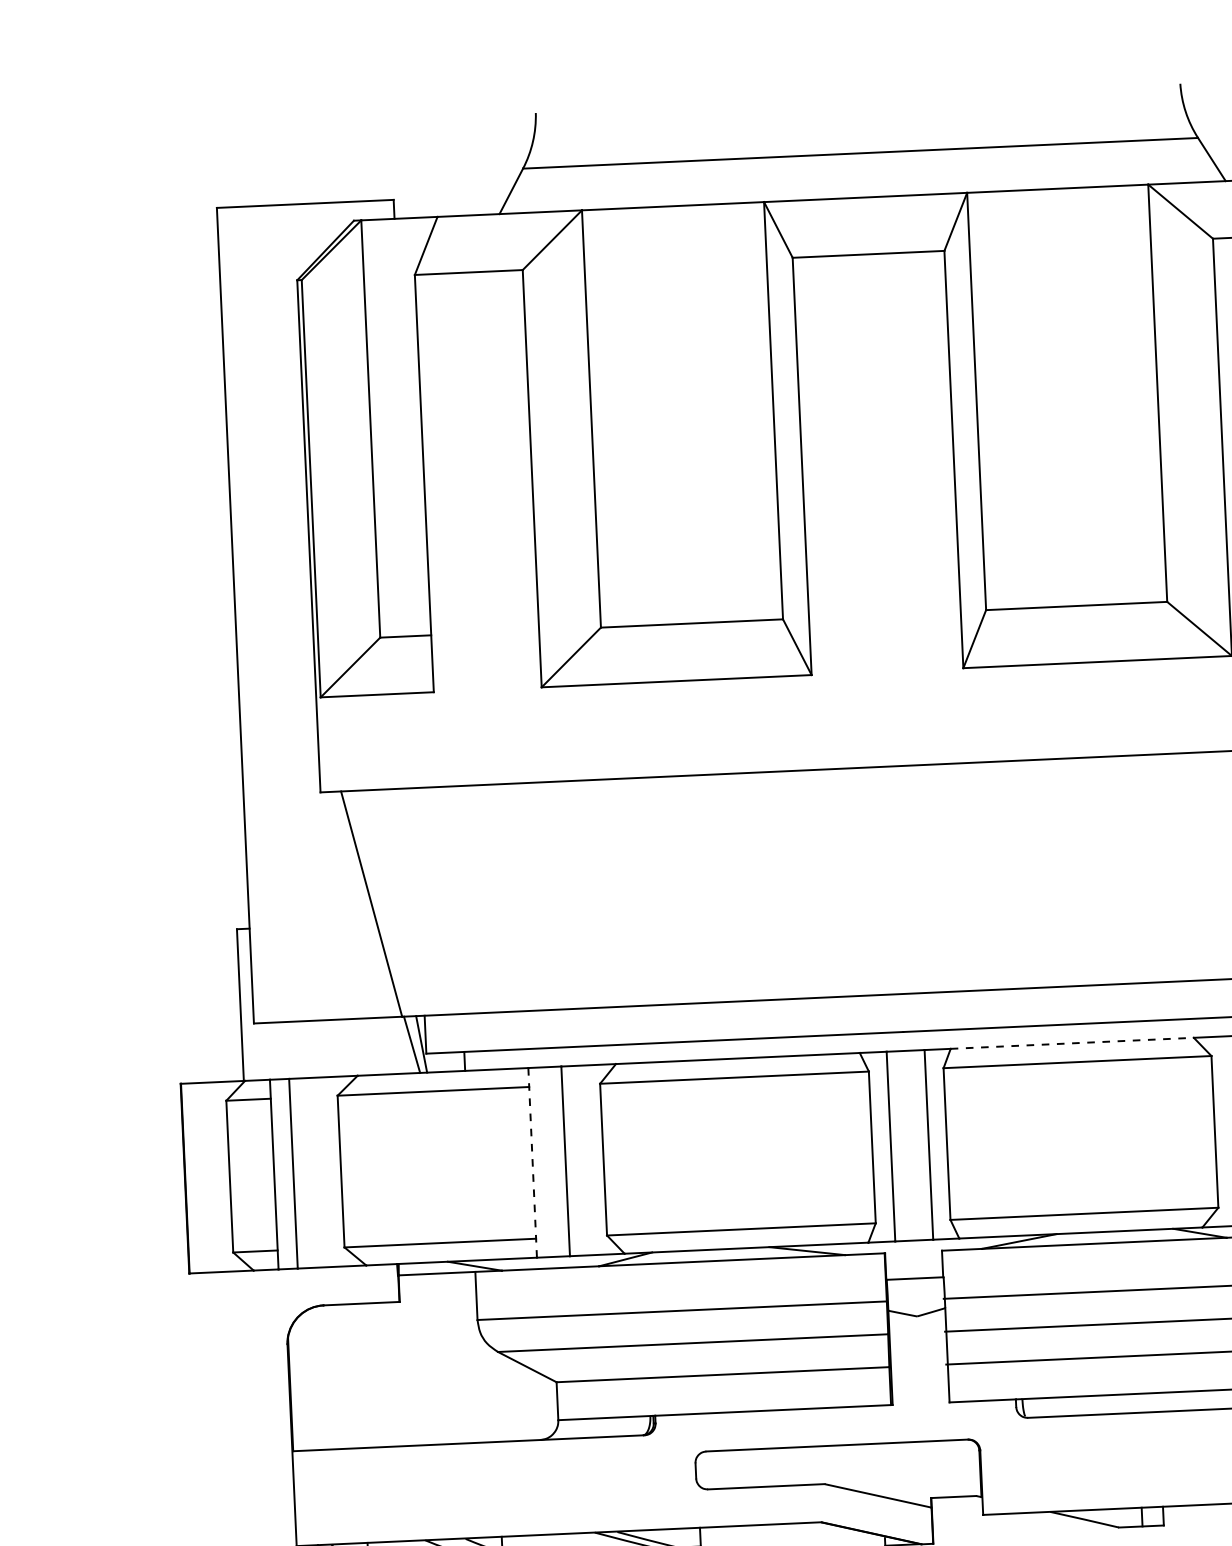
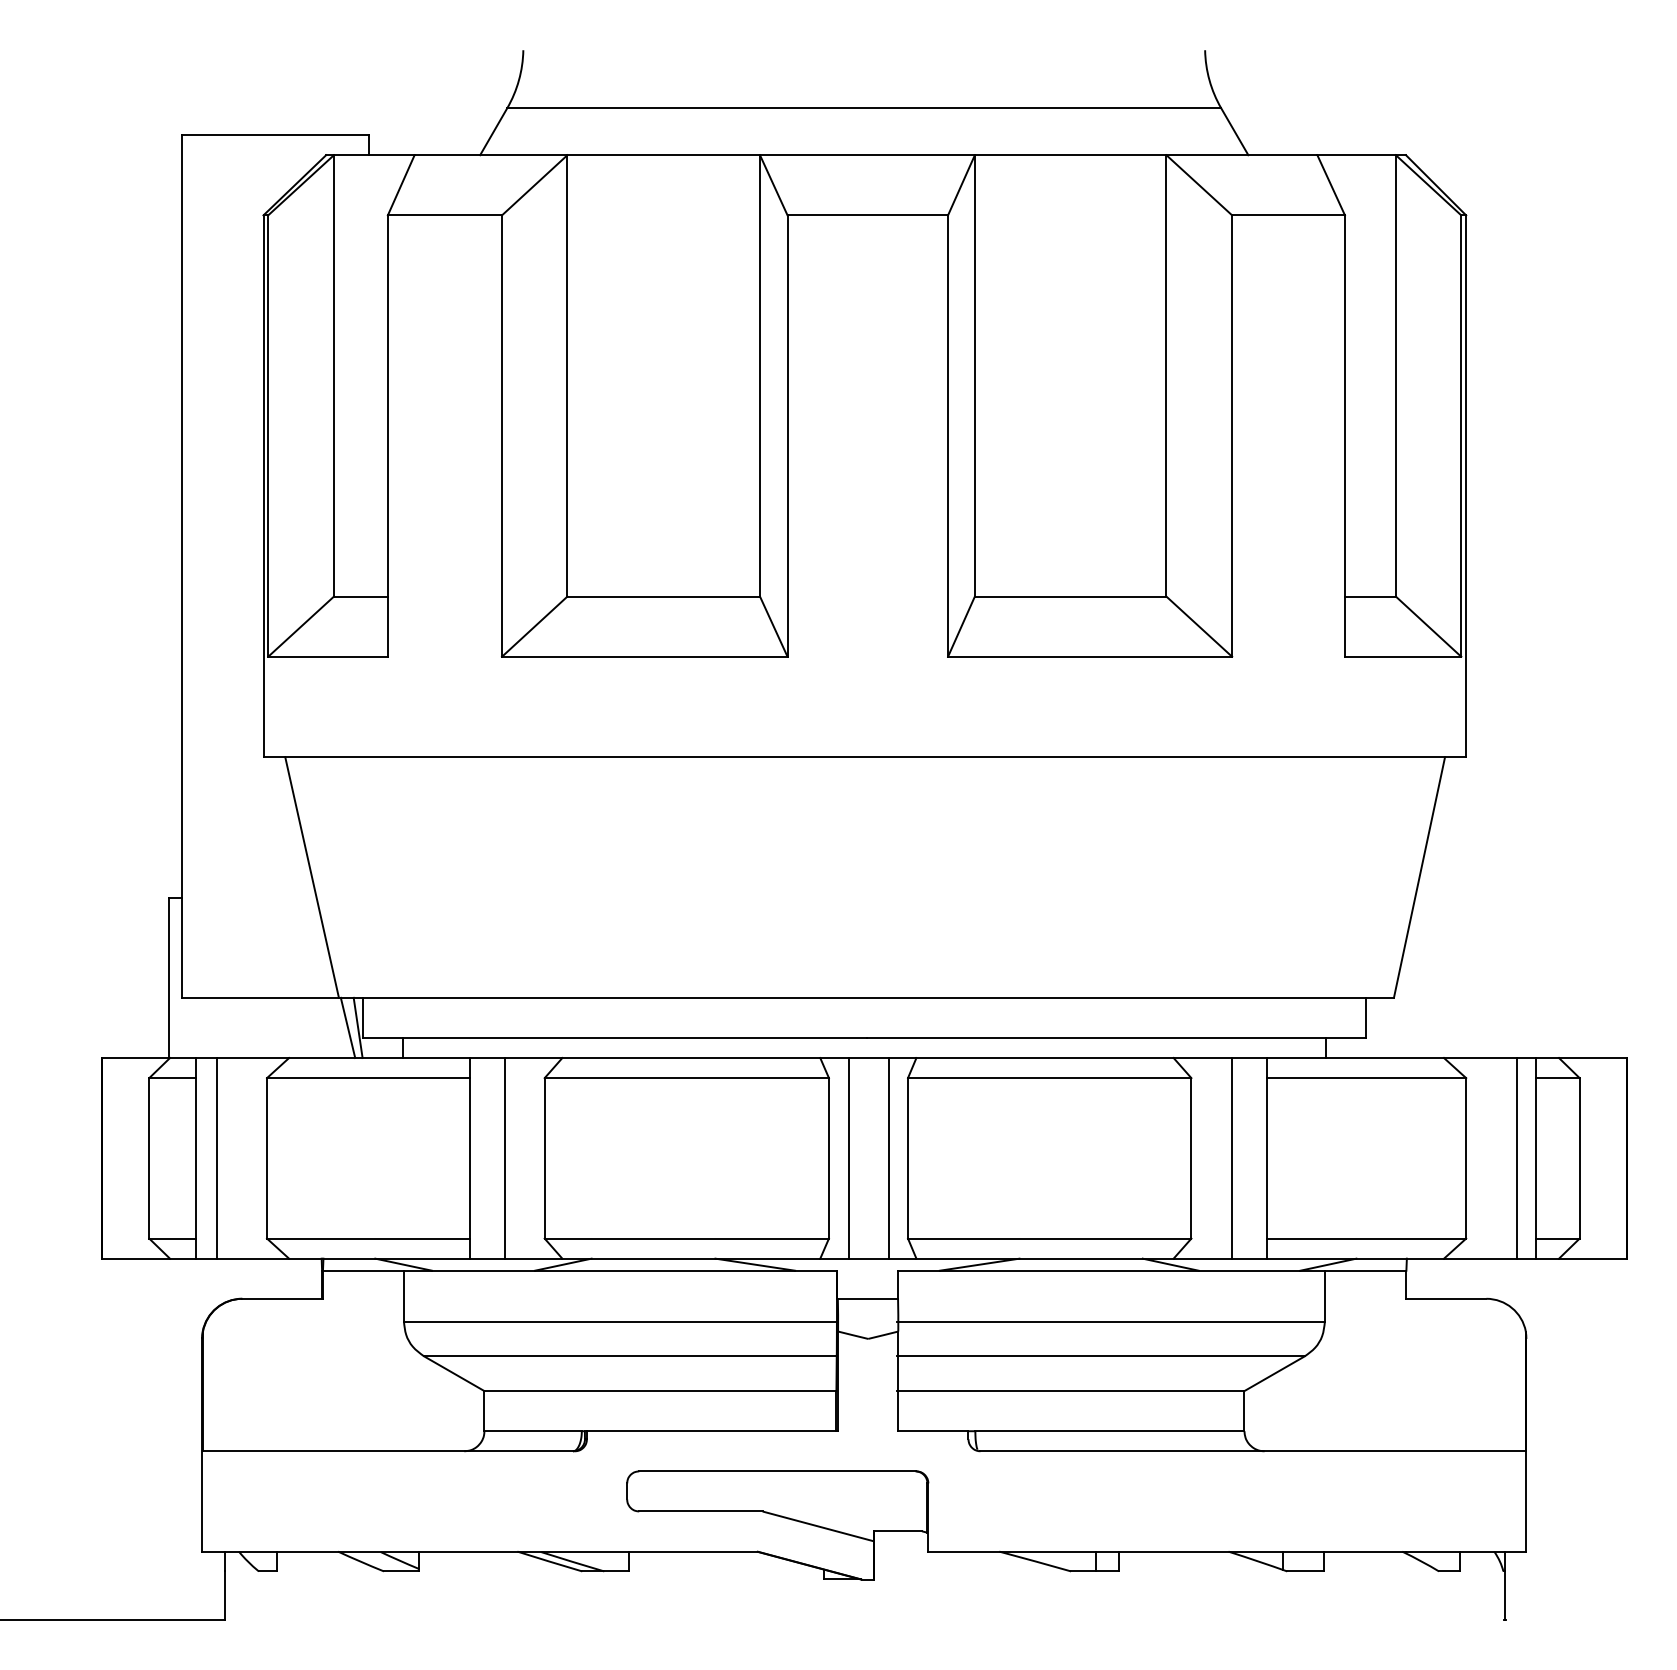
line: (1072, 1043) -> (1045, 1058), dashed -> solid
line: (532, 1162) -> (469, 1157), dashed -> solid

